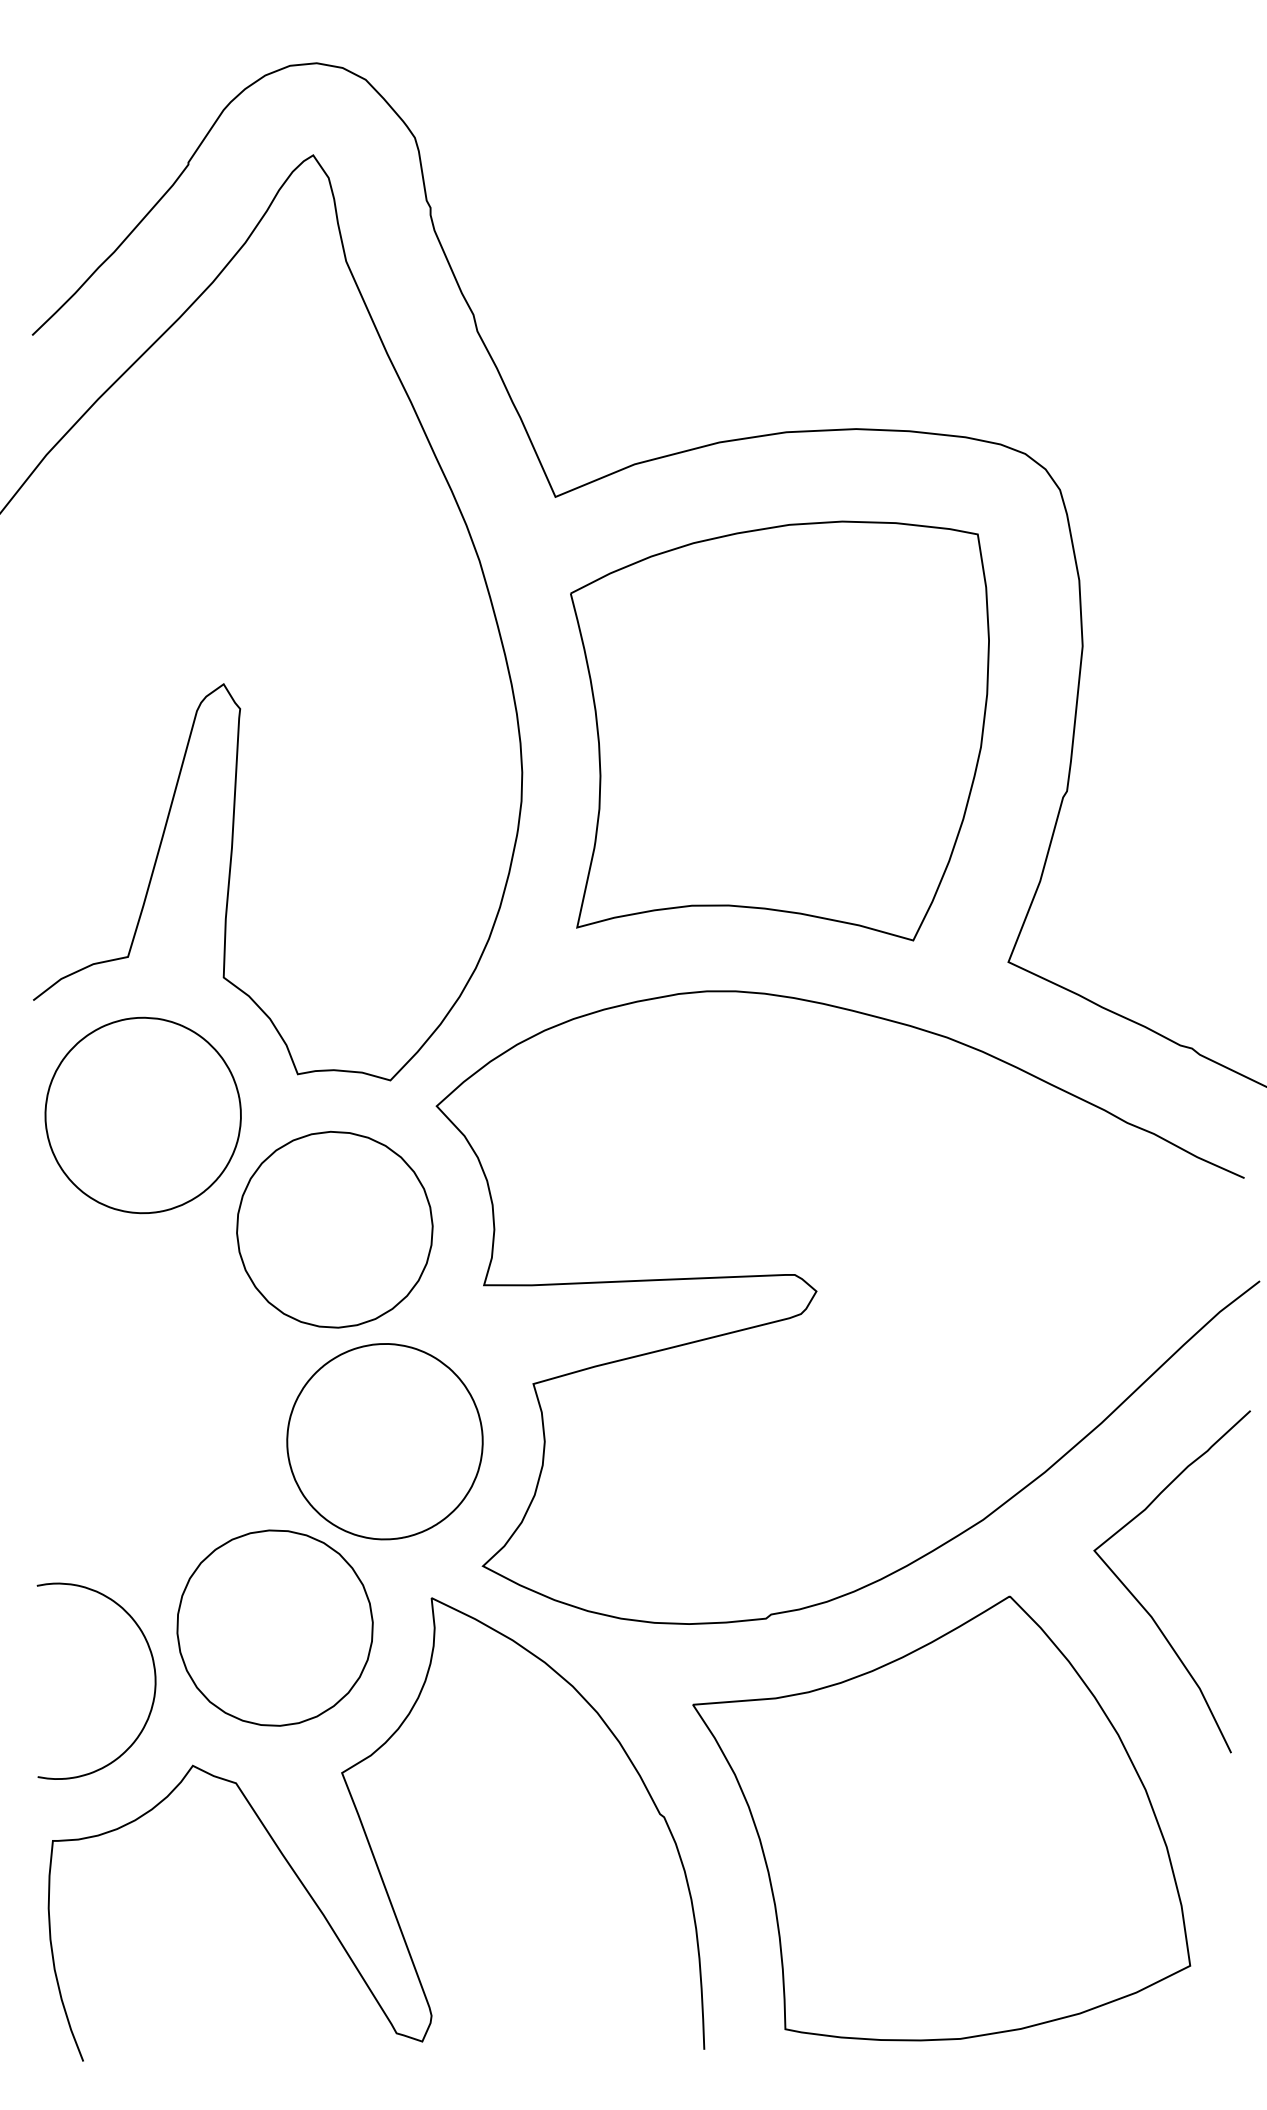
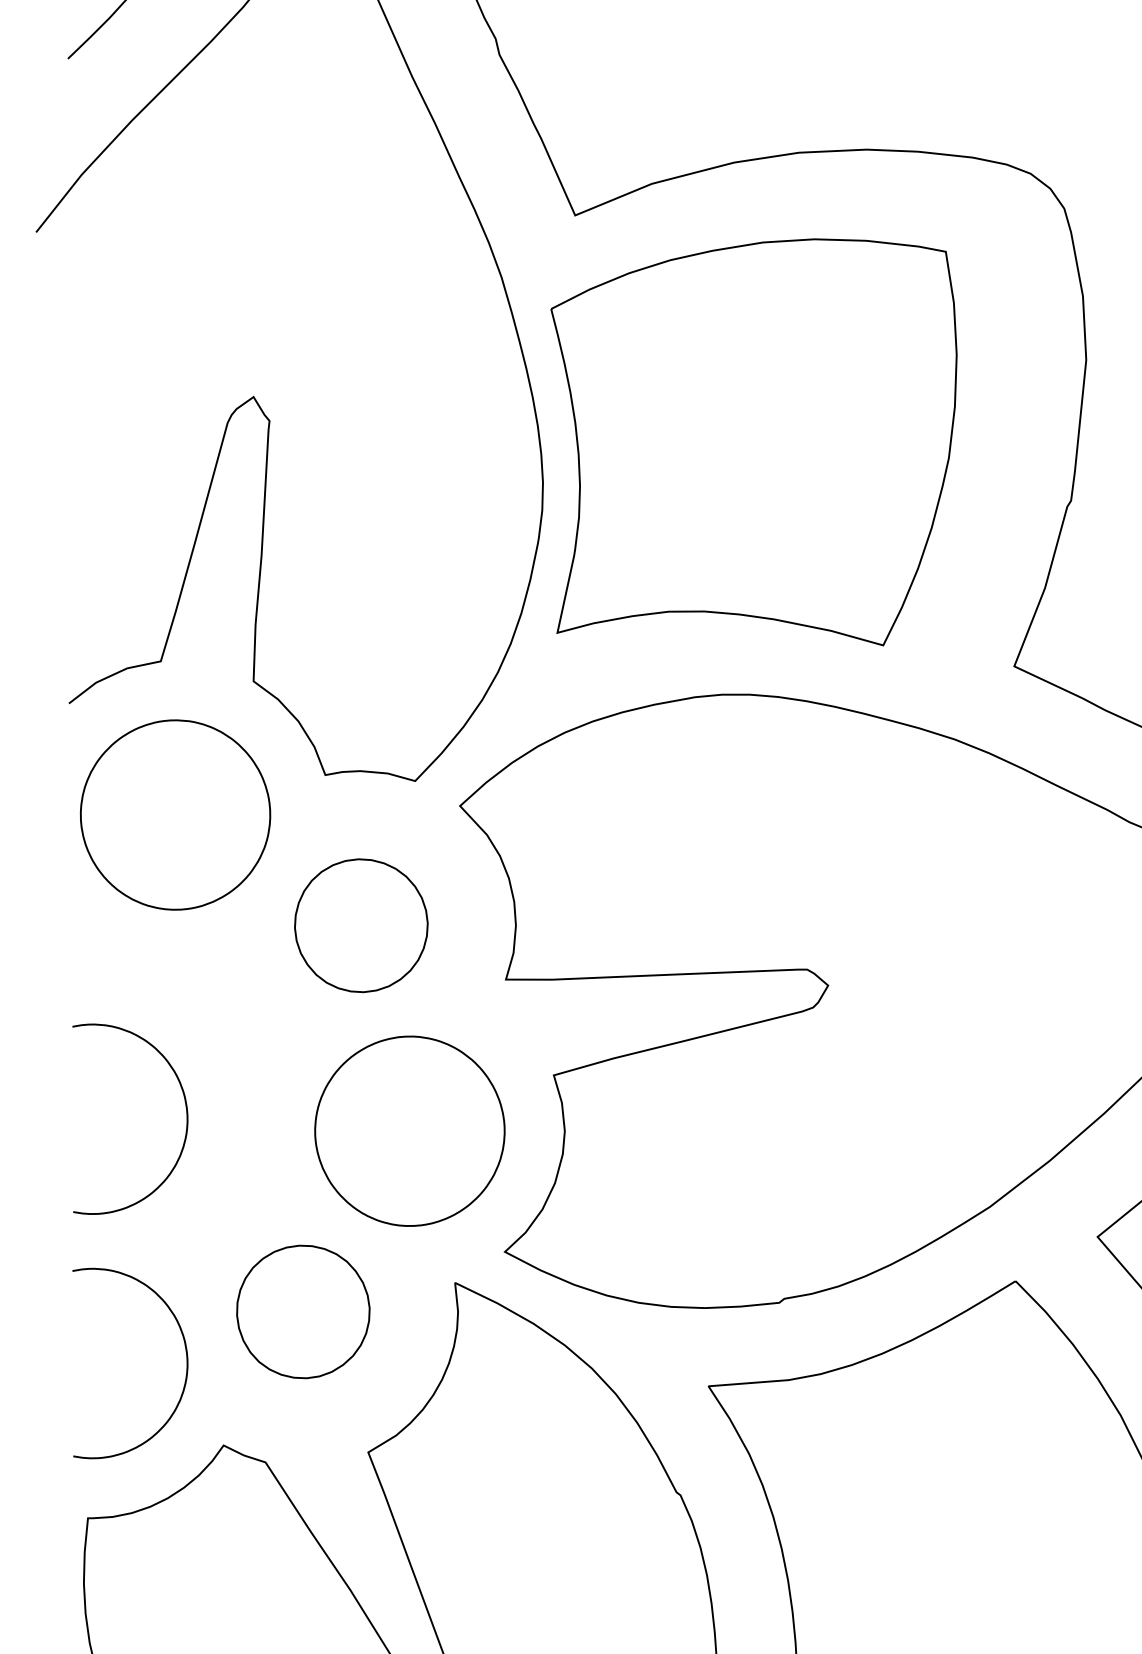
part: (779, 730) -> (753, 441), moved
part: (334, 1229) -> (360, 925), size x0.7
curve: (154, 1428) -> (186, 1118), added
part: (274, 1627) -> (302, 1311), size x0.7

